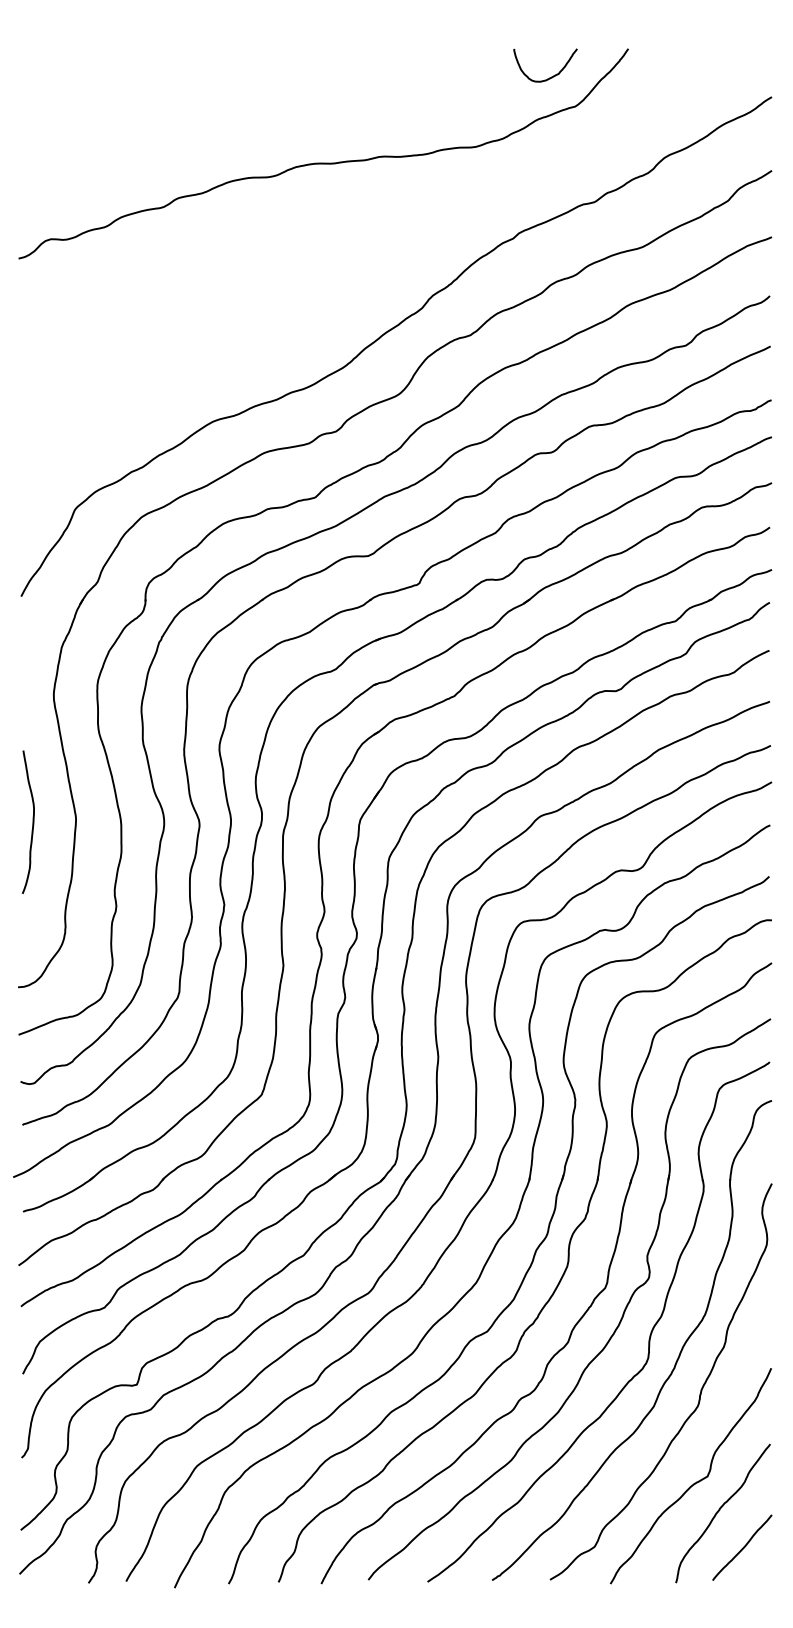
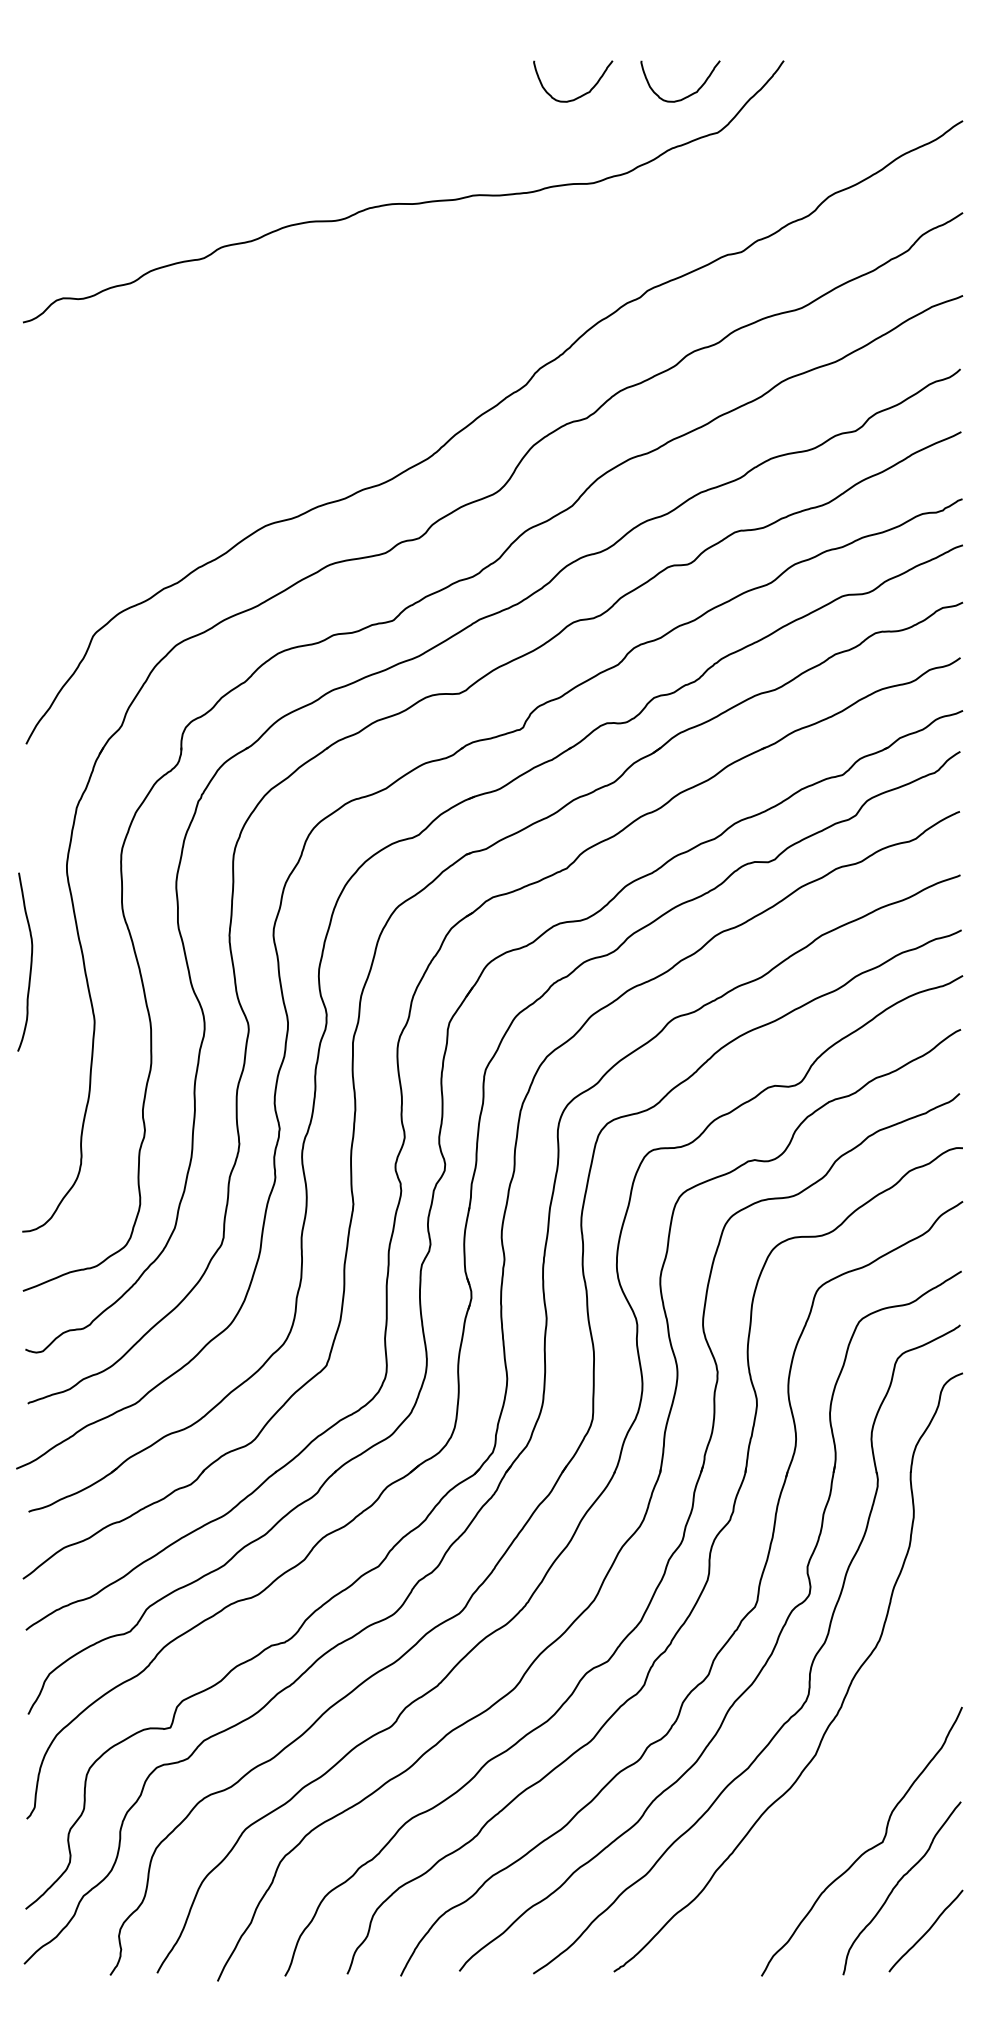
curve: (465, 76) -> (580, 95), added
curve: (32, 821) -> (30, 961), moved
curve: (700, 1389) -> (873, 1733), removed

